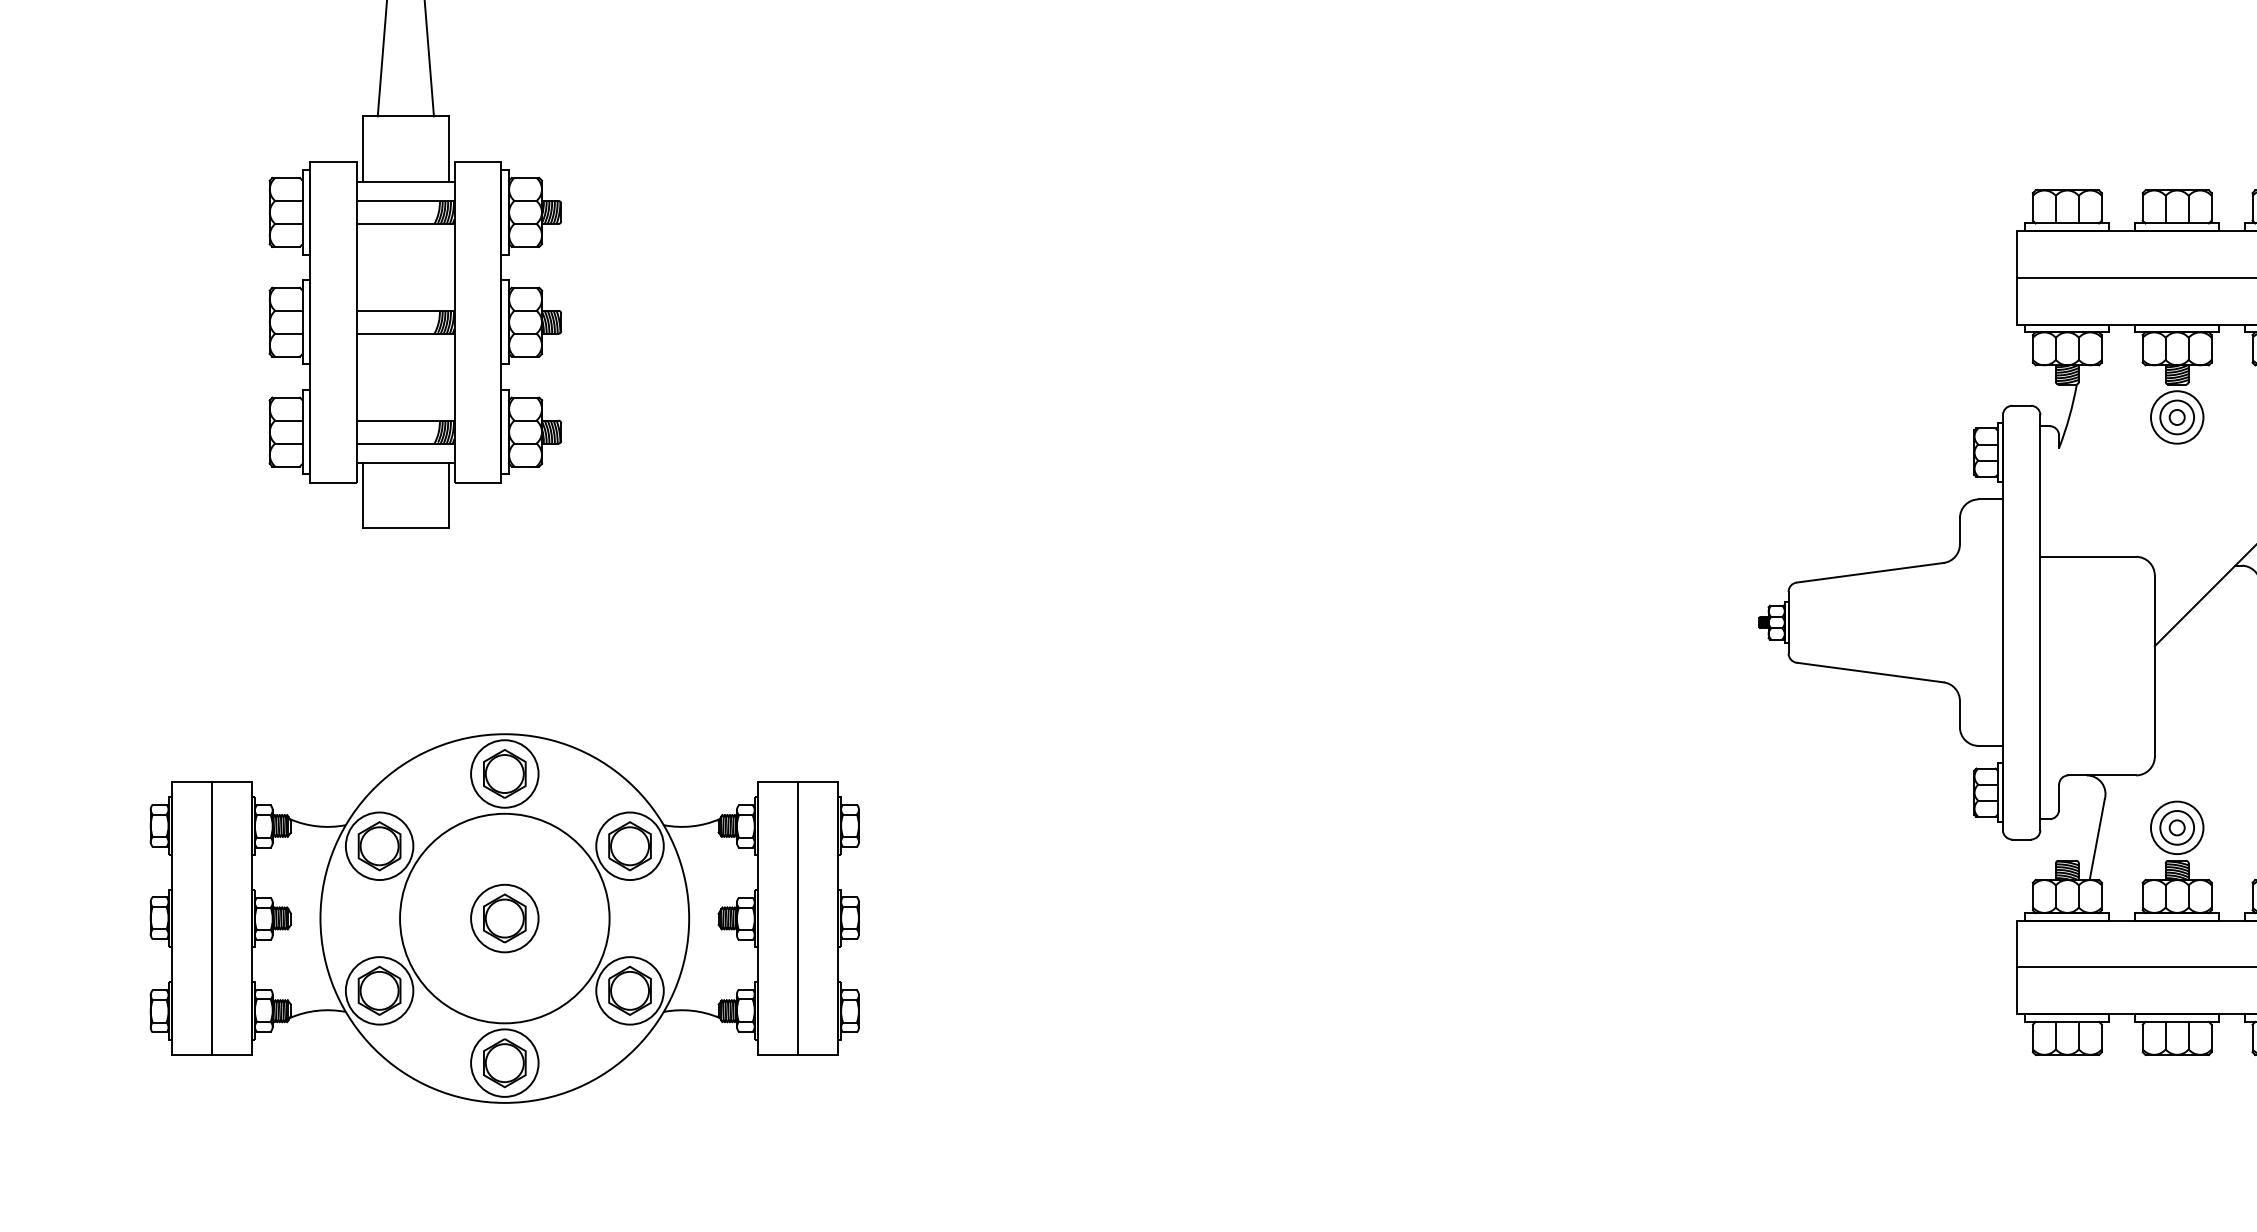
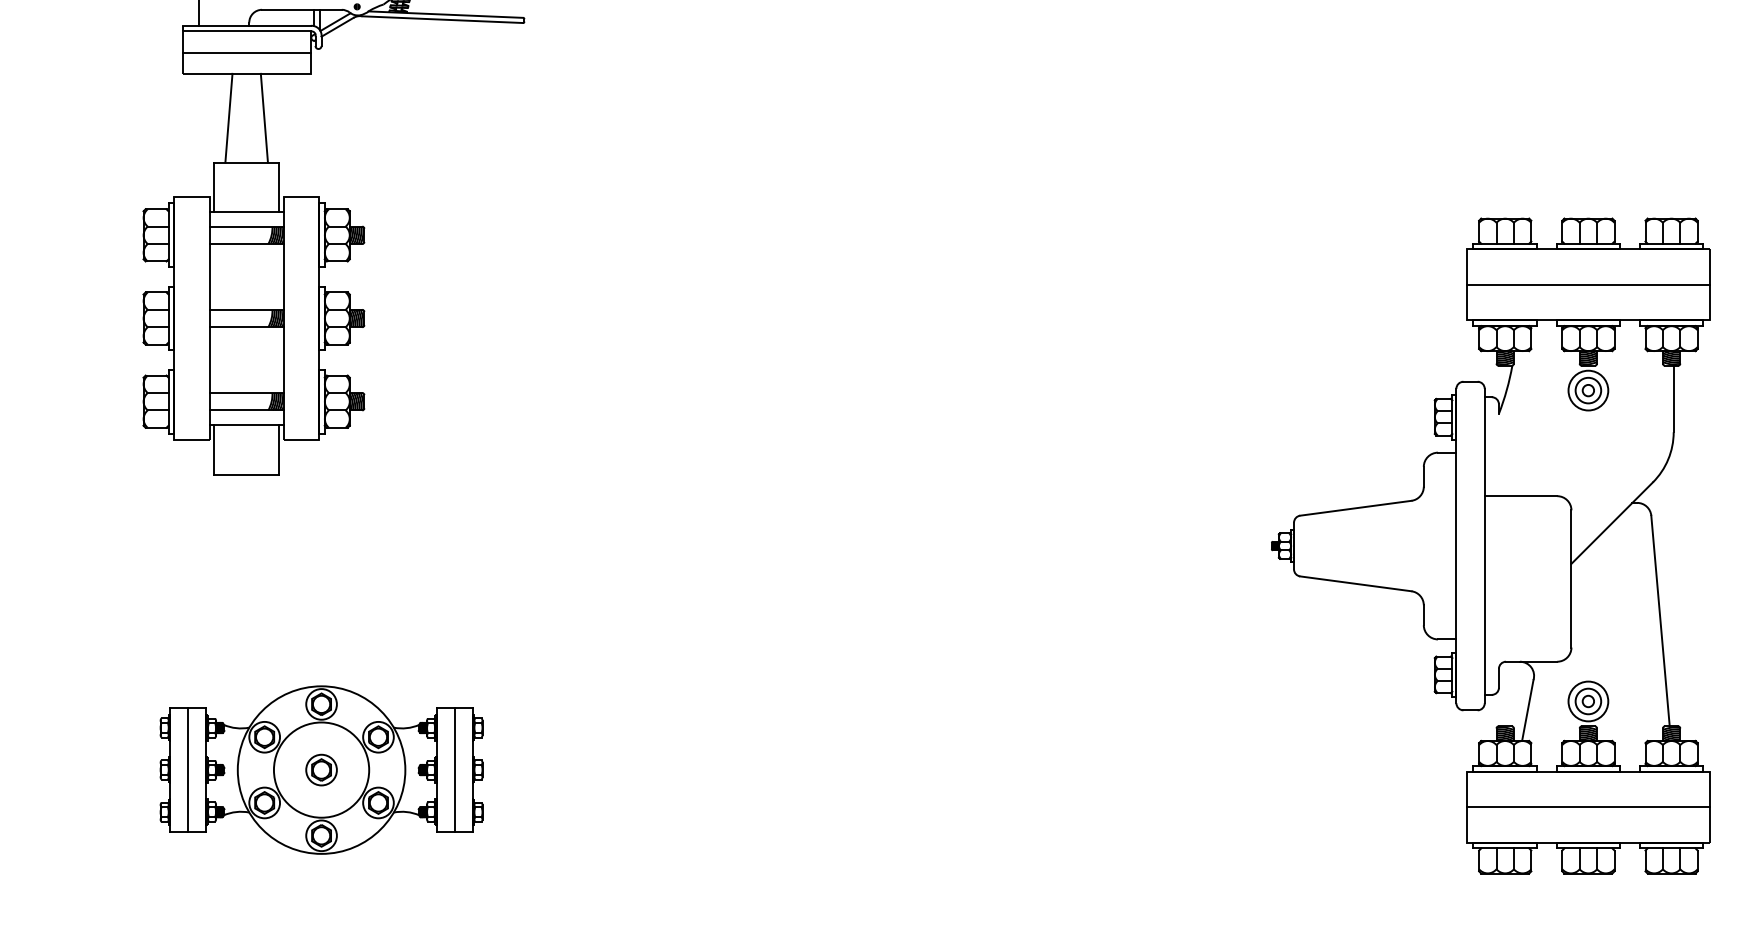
part: (504, 917) -> (321, 769), size x0.6

